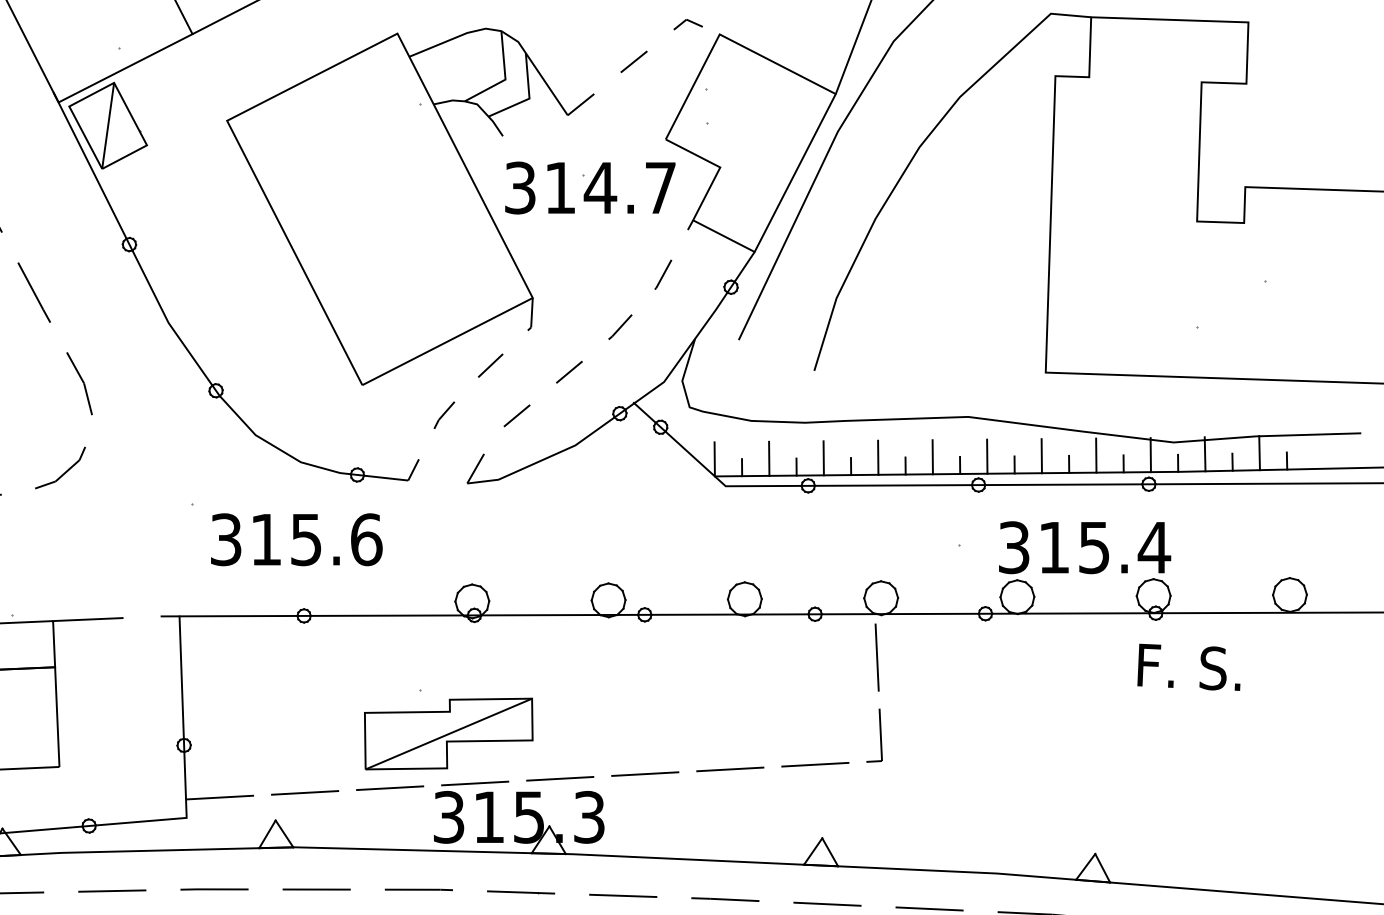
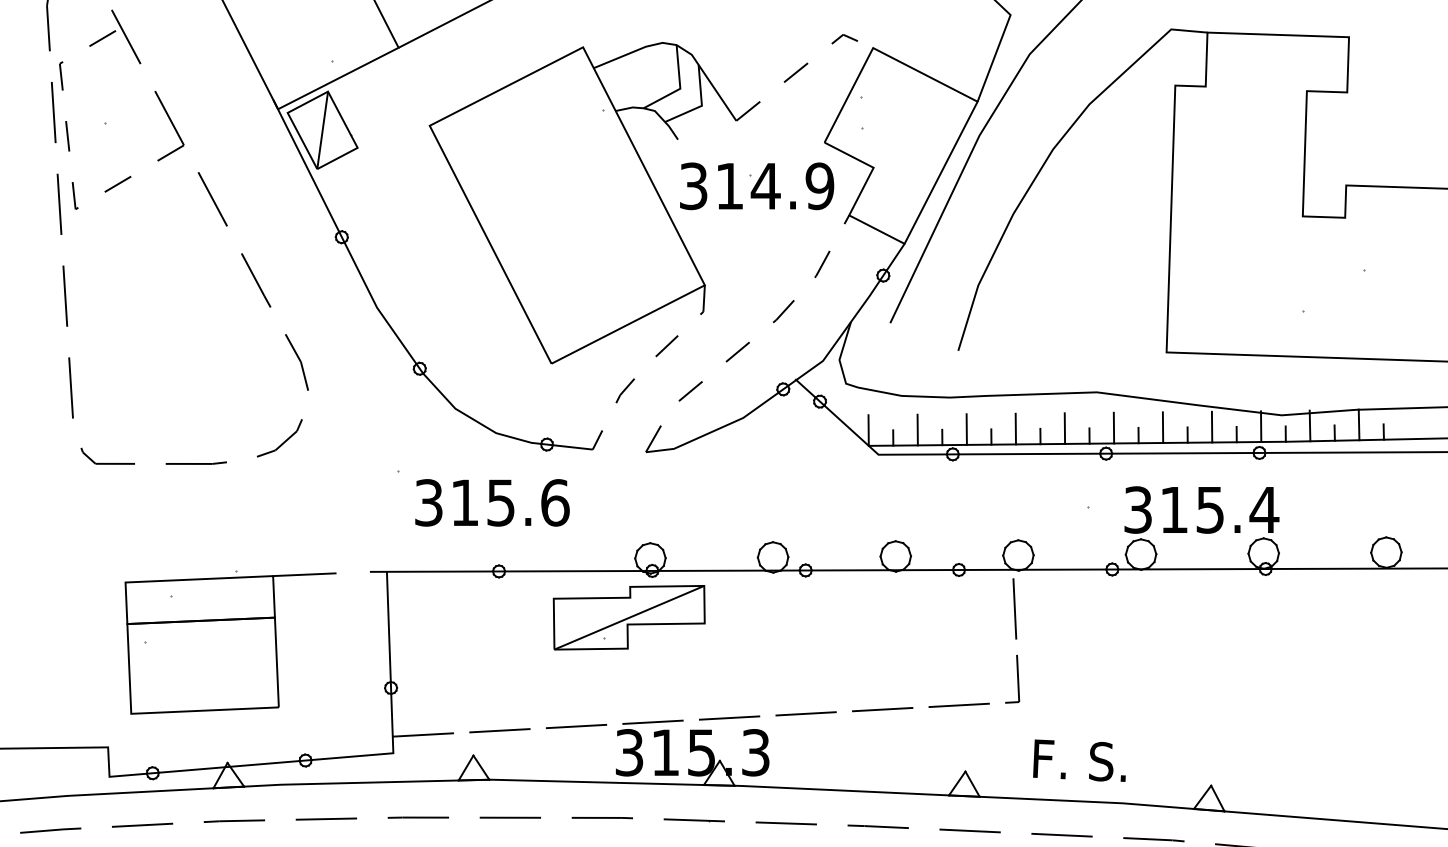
text: (660, 188) -> (819, 186), 314.7 -> 314.9
text: (1188, 667) -> (1079, 760), moved
part: (447, 733) -> (628, 617), moved

